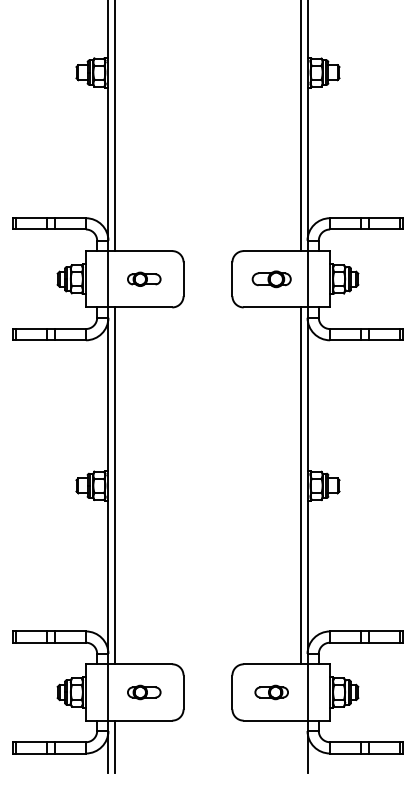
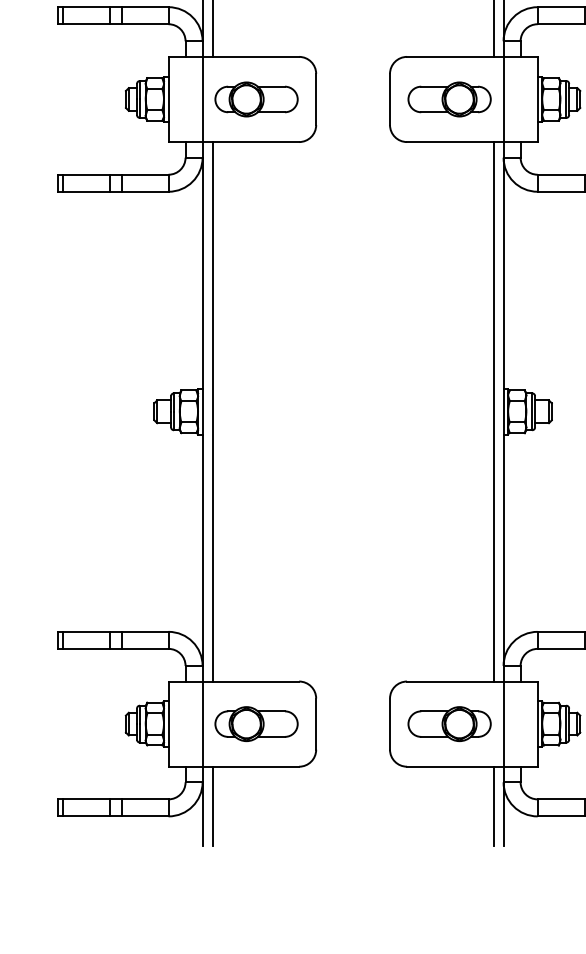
part: (144, 279) -> (257, 99), size x1.67
part: (271, 279) -> (449, 99), size x1.43
part: (144, 692) -> (257, 724), size x1.67
part: (271, 692) -> (449, 724), size x1.67
line: (300, 746) -> (492, 805), added

